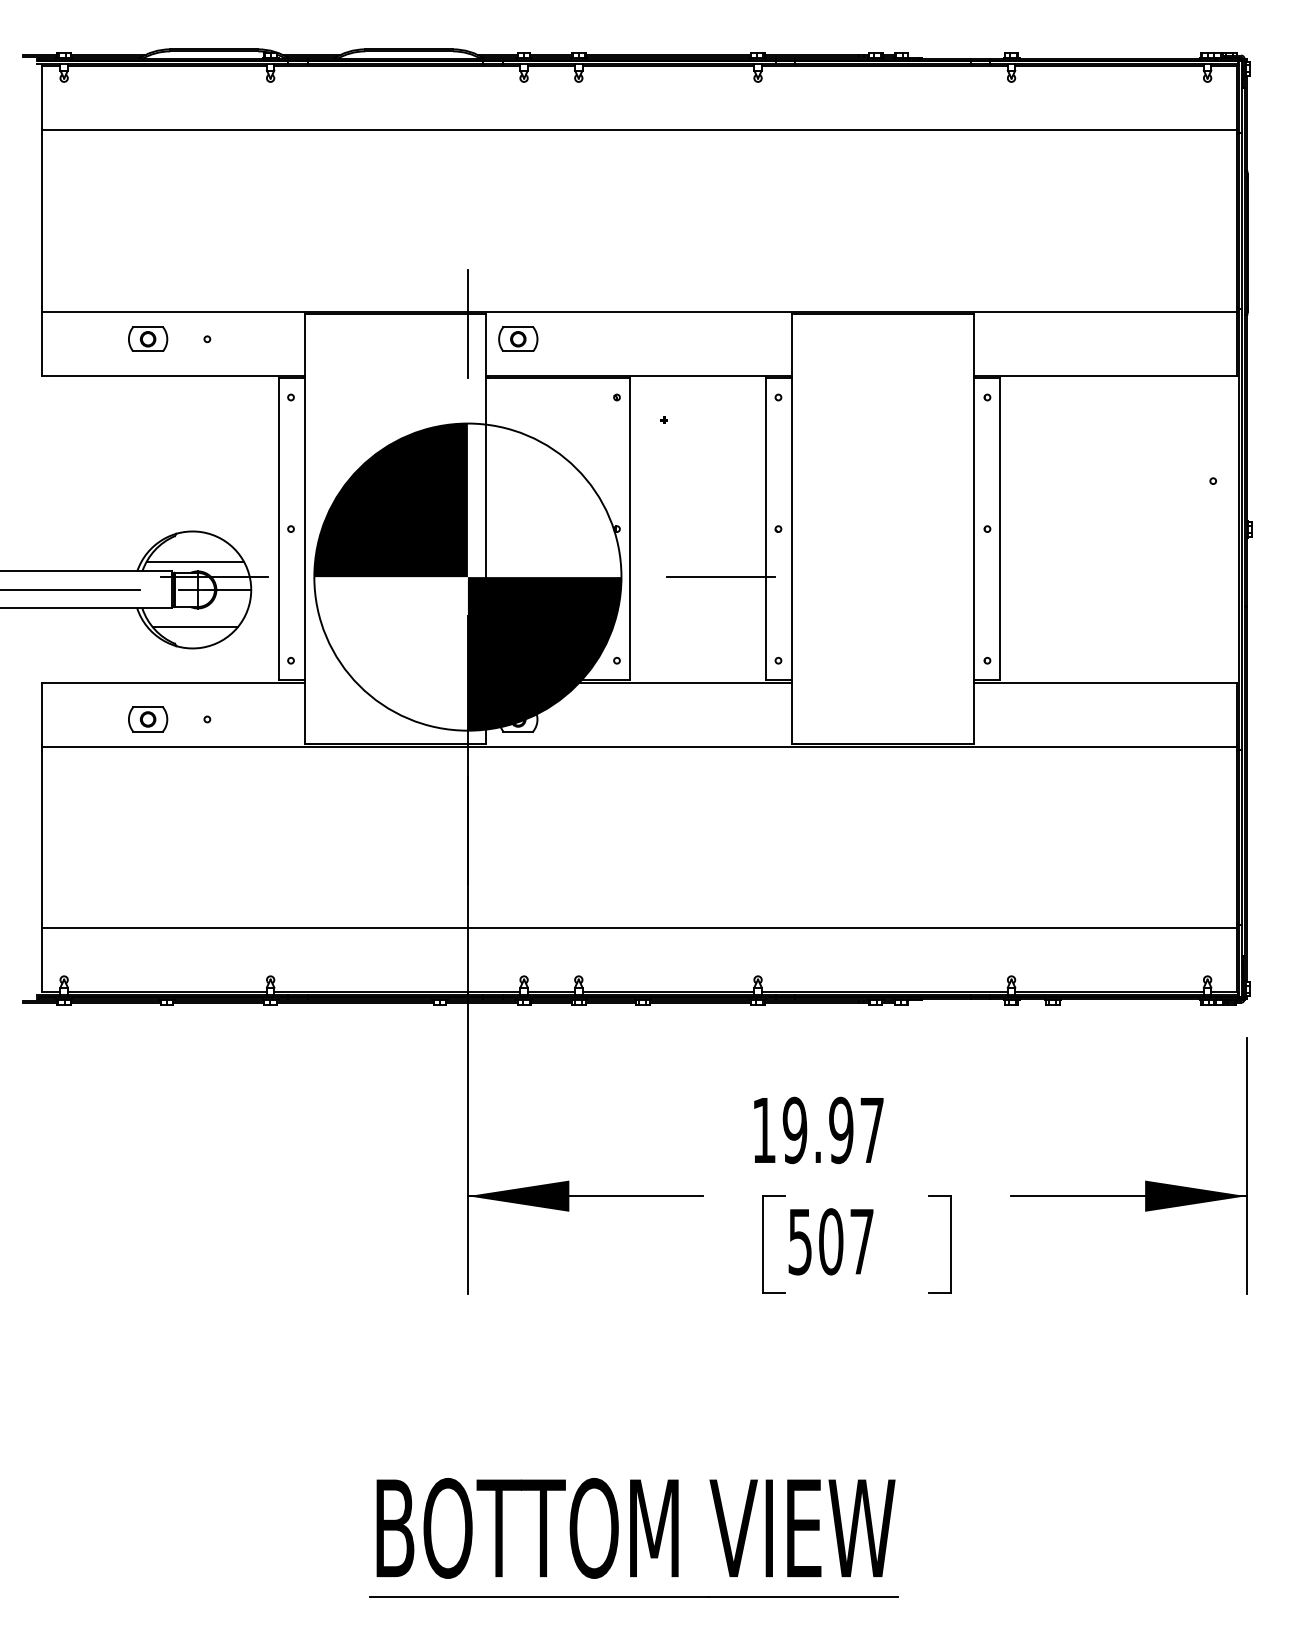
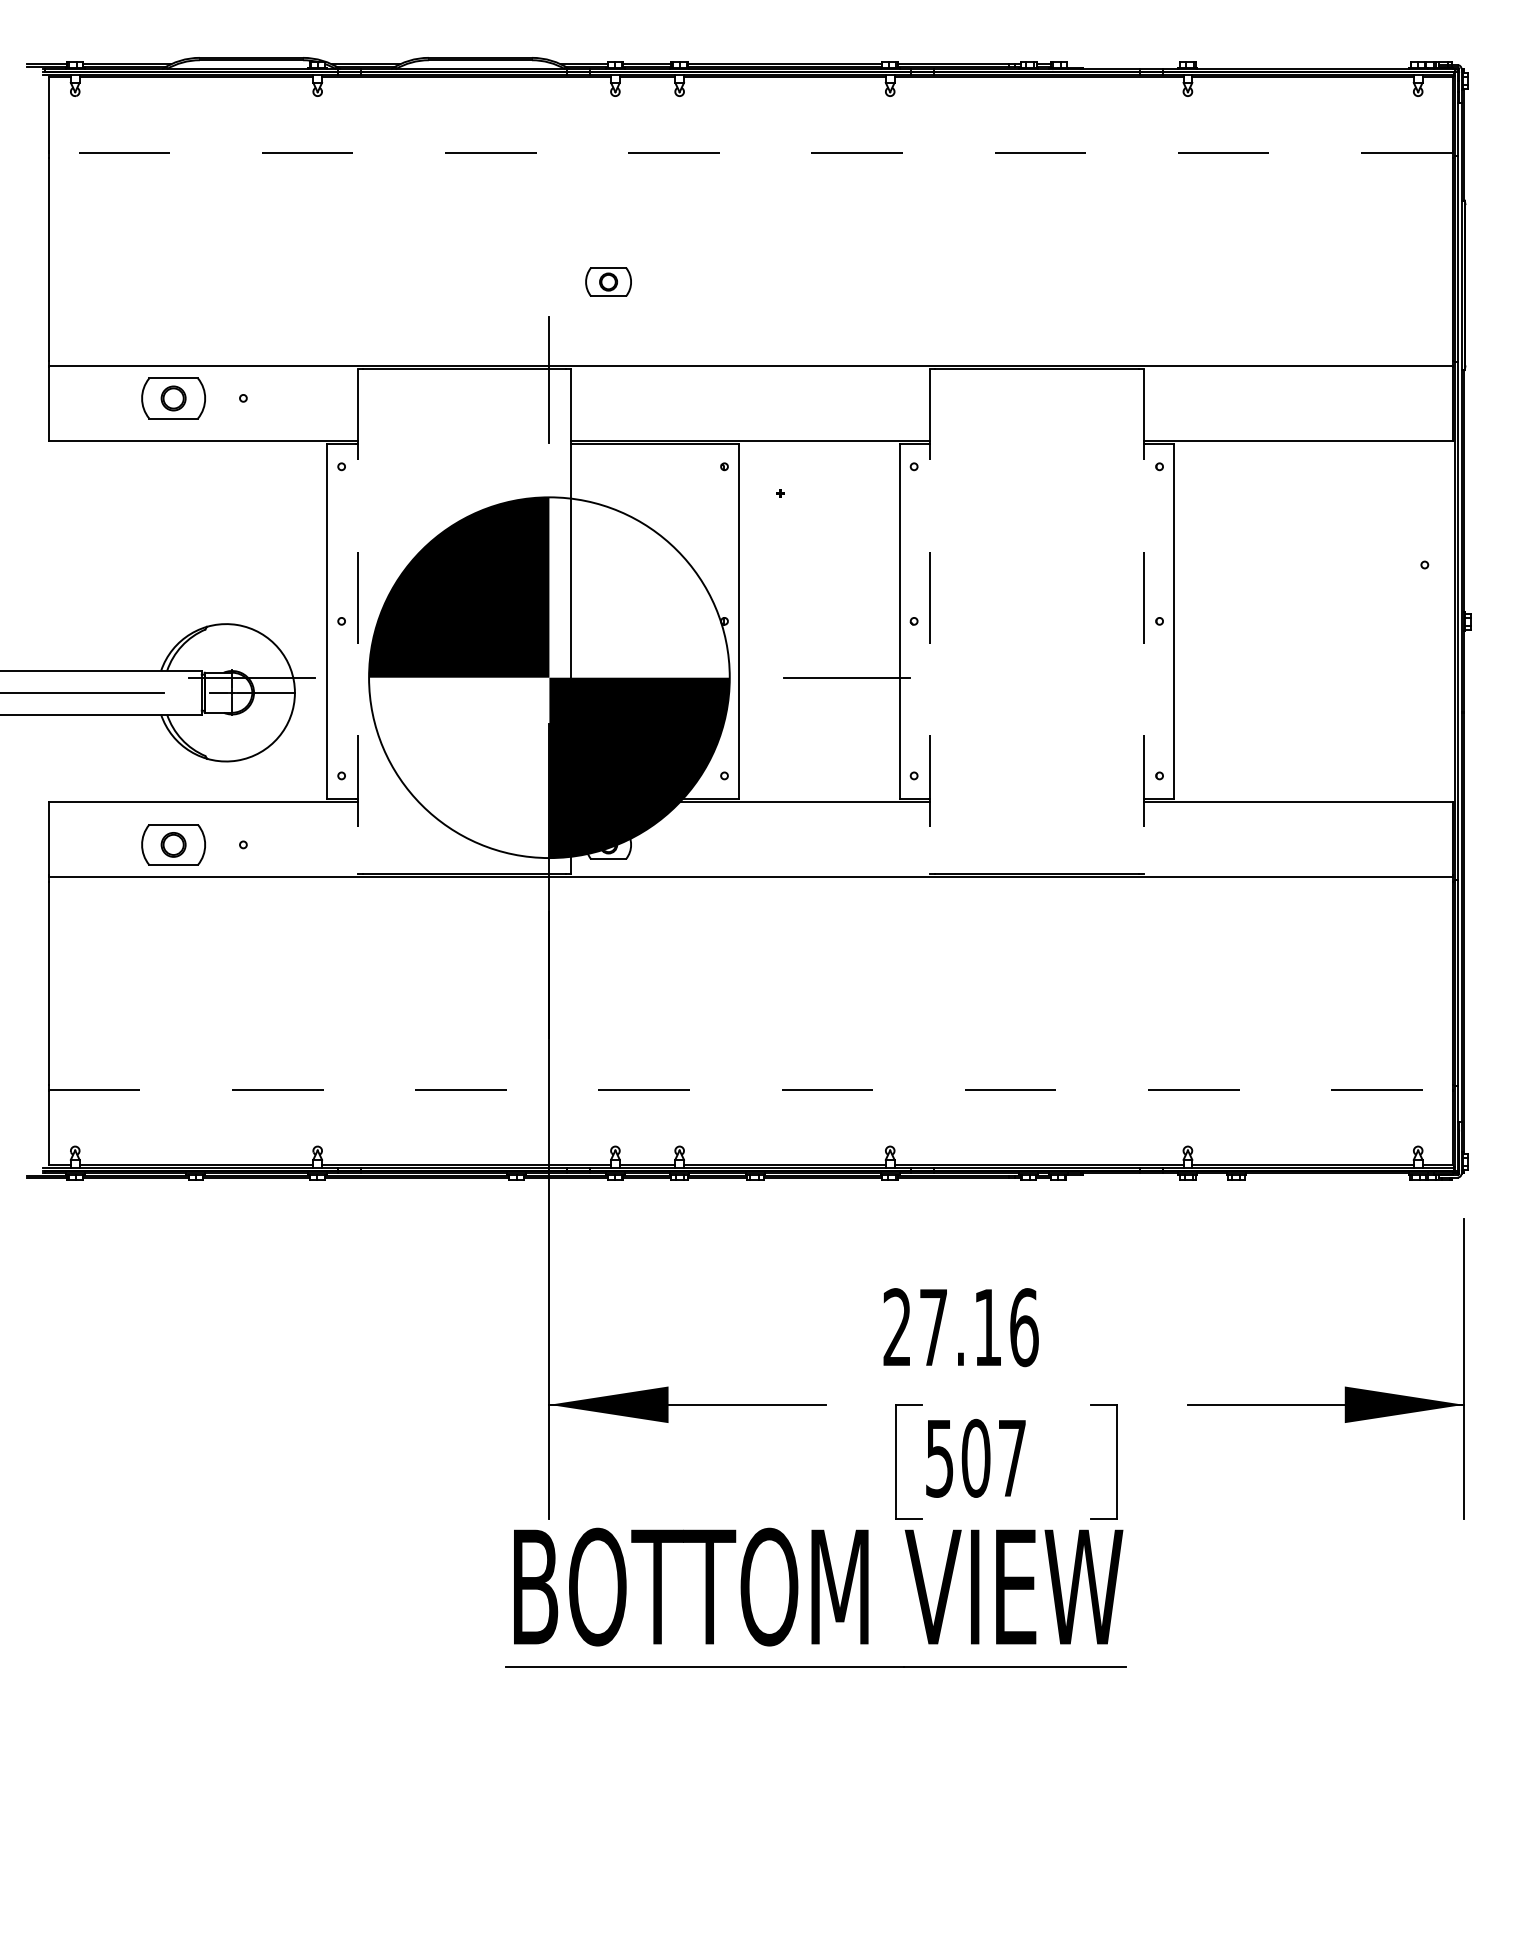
line: (639, 130) -> (750, 153), solid -> dashed
part: (148, 338) -> (174, 397), size x1.4
part: (518, 338) -> (608, 281), moved
line: (304, 529) -> (357, 621), solid -> dashed
line: (792, 529) -> (930, 621), solid -> dashed
line: (973, 529) -> (1143, 621), solid -> dashed
line: (195, 562) -> (229, 660), removed
line: (195, 626) -> (229, 735), removed
part: (148, 719) -> (174, 844), size x1.4
line: (639, 928) -> (750, 1090), solid -> dashed
text: (818, 1130) -> (961, 1327), 19.97 -> 27.16
part: (633, 1537) -> (815, 1597), moved

